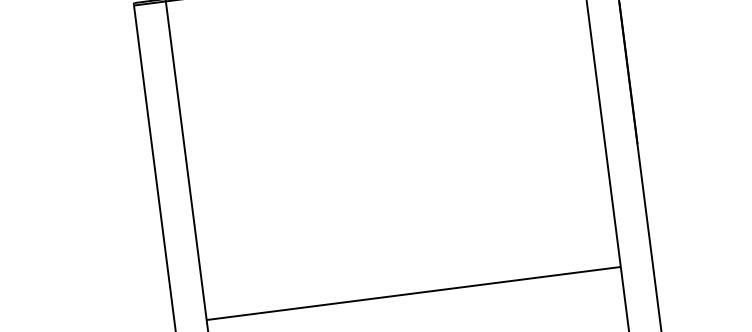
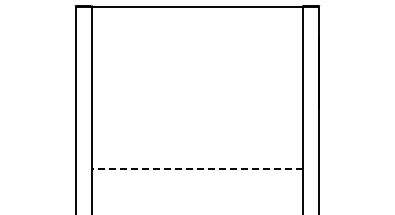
line: (413, 293) -> (197, 169), solid -> dashed

